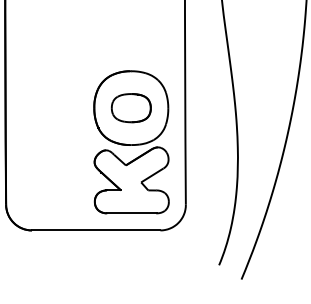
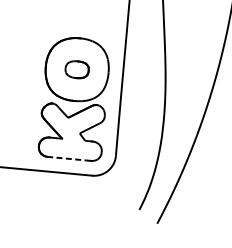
part: (130, 108) -> (76, 69), size x0.7
line: (131, 213) -> (69, 159), solid -> dashed

